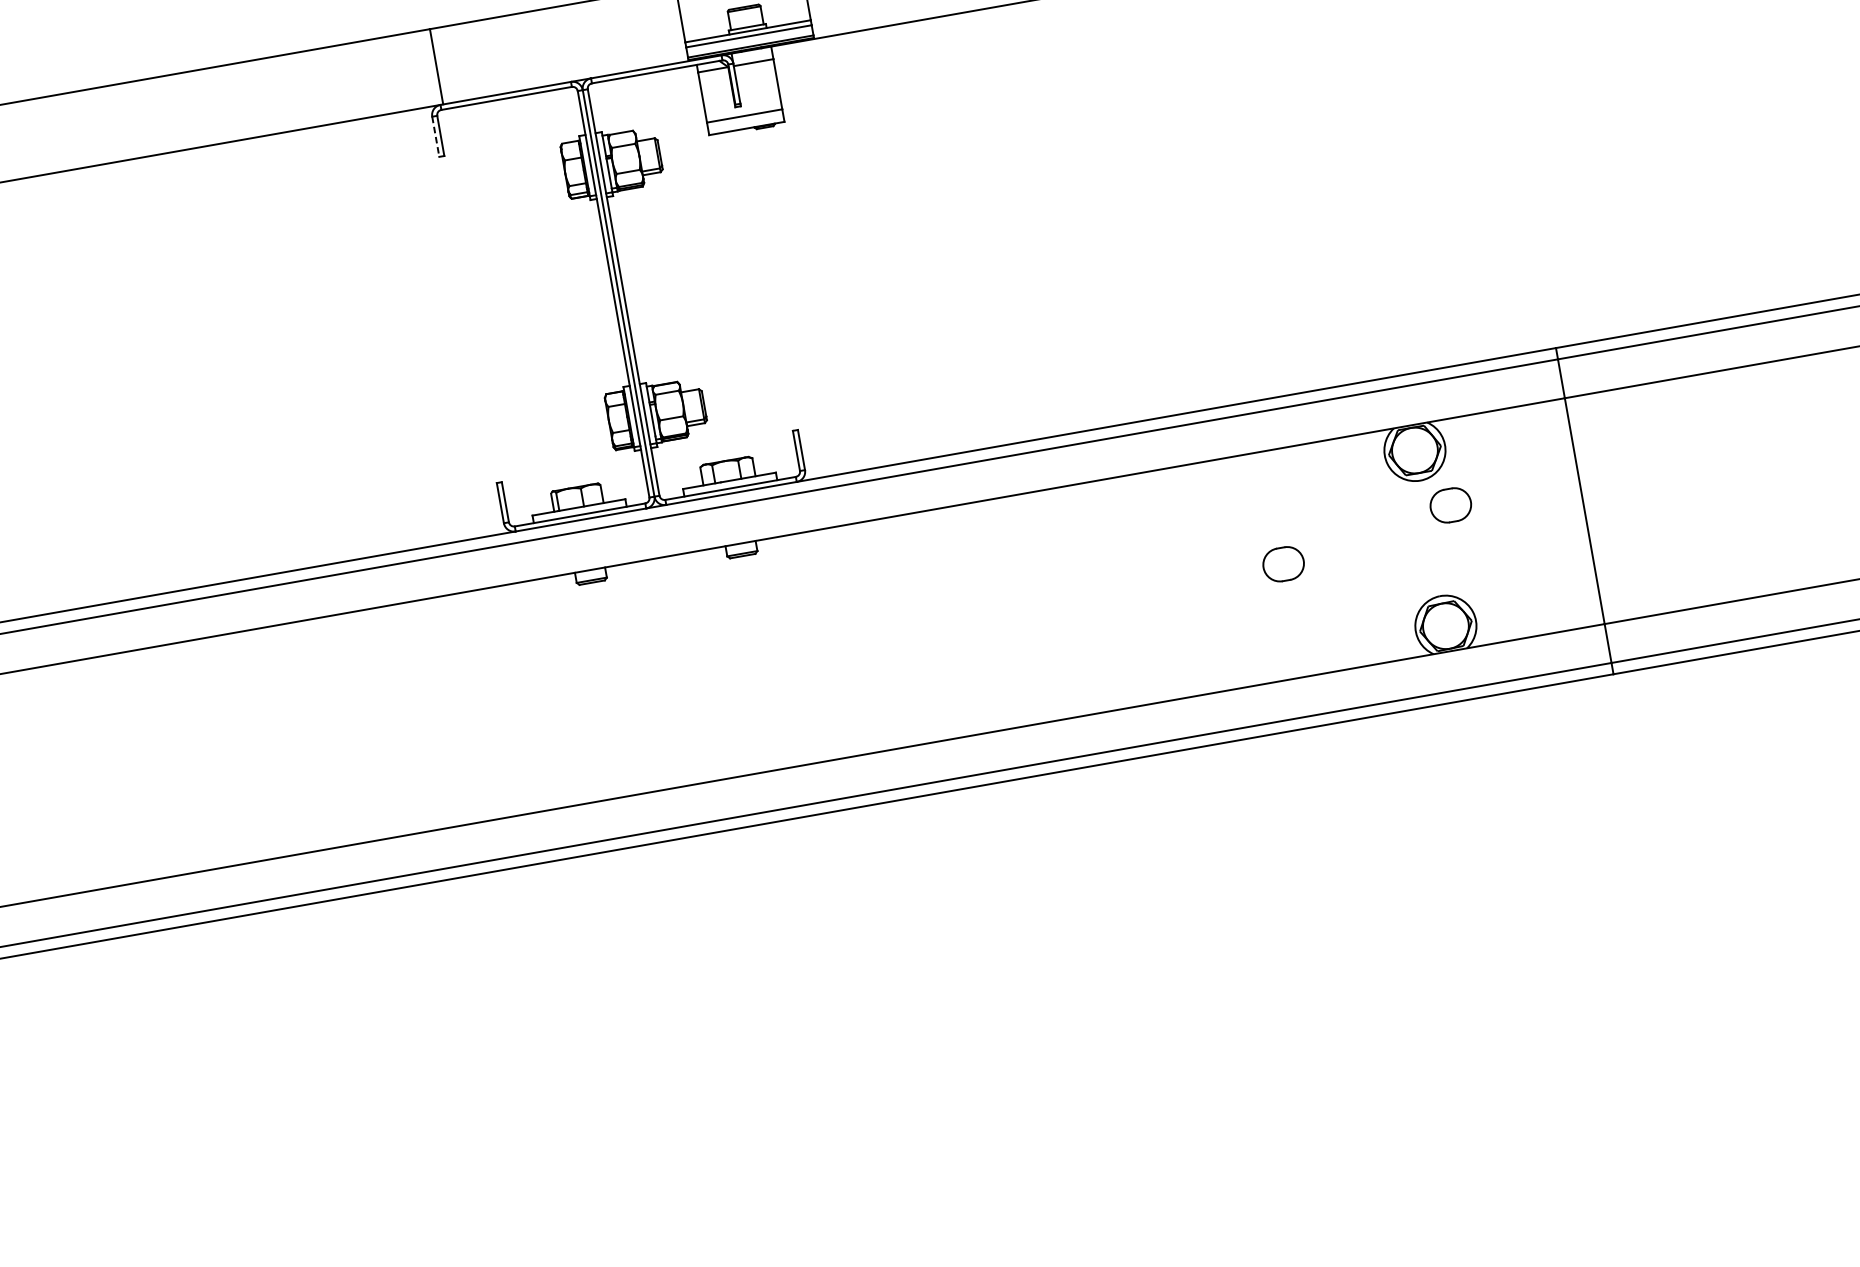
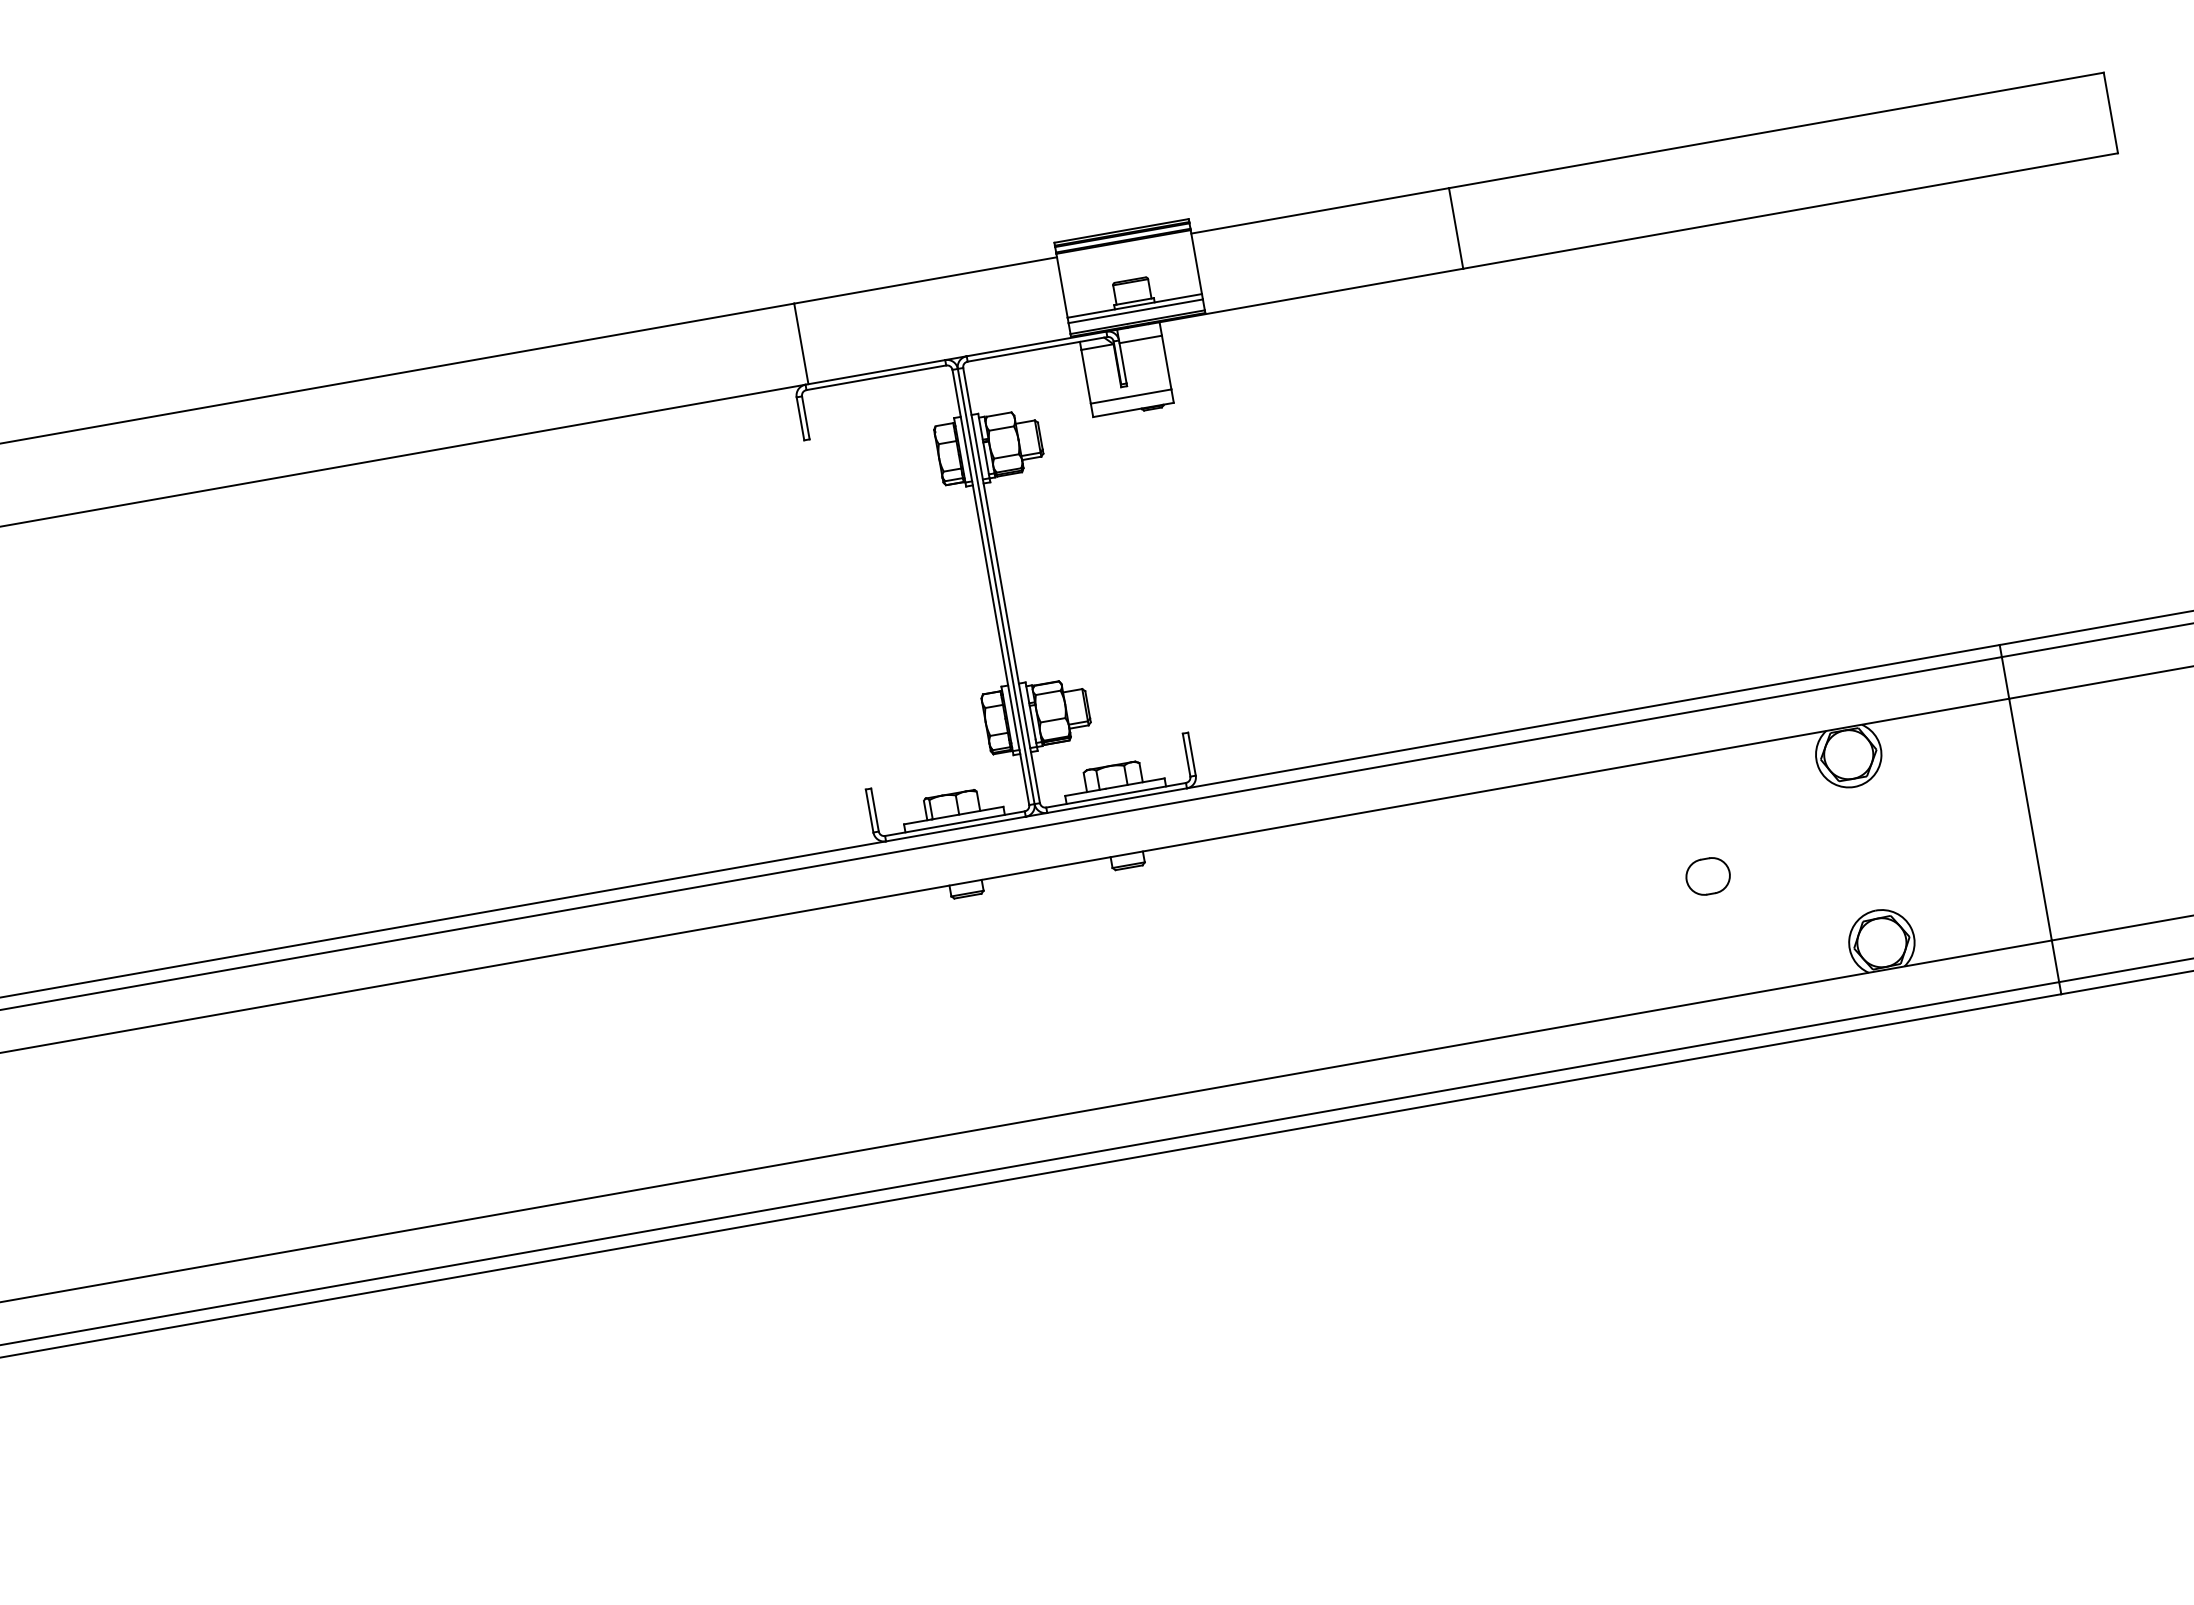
line: (435, 136) -> (800, 418), dashed -> solid
part: (1450, 505) -> (1886, 813), removed

